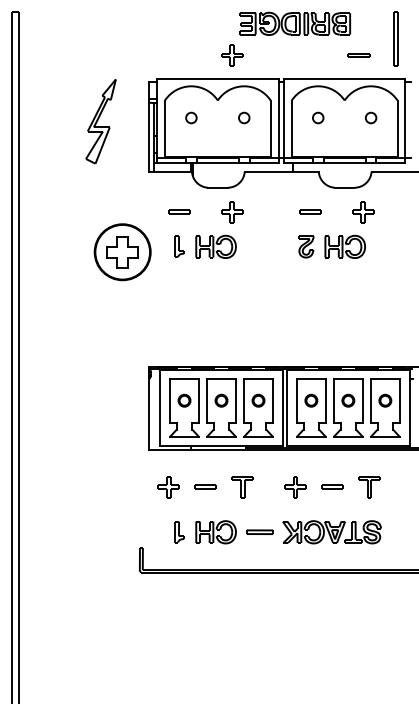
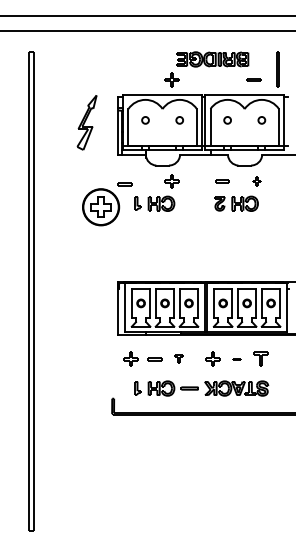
part: (178, 212) -> (124, 184), moved
part: (362, 212) -> (256, 181), size x0.6
part: (242, 485) -> (178, 358), size x0.6
part: (331, 487) -> (236, 359), size x0.6

